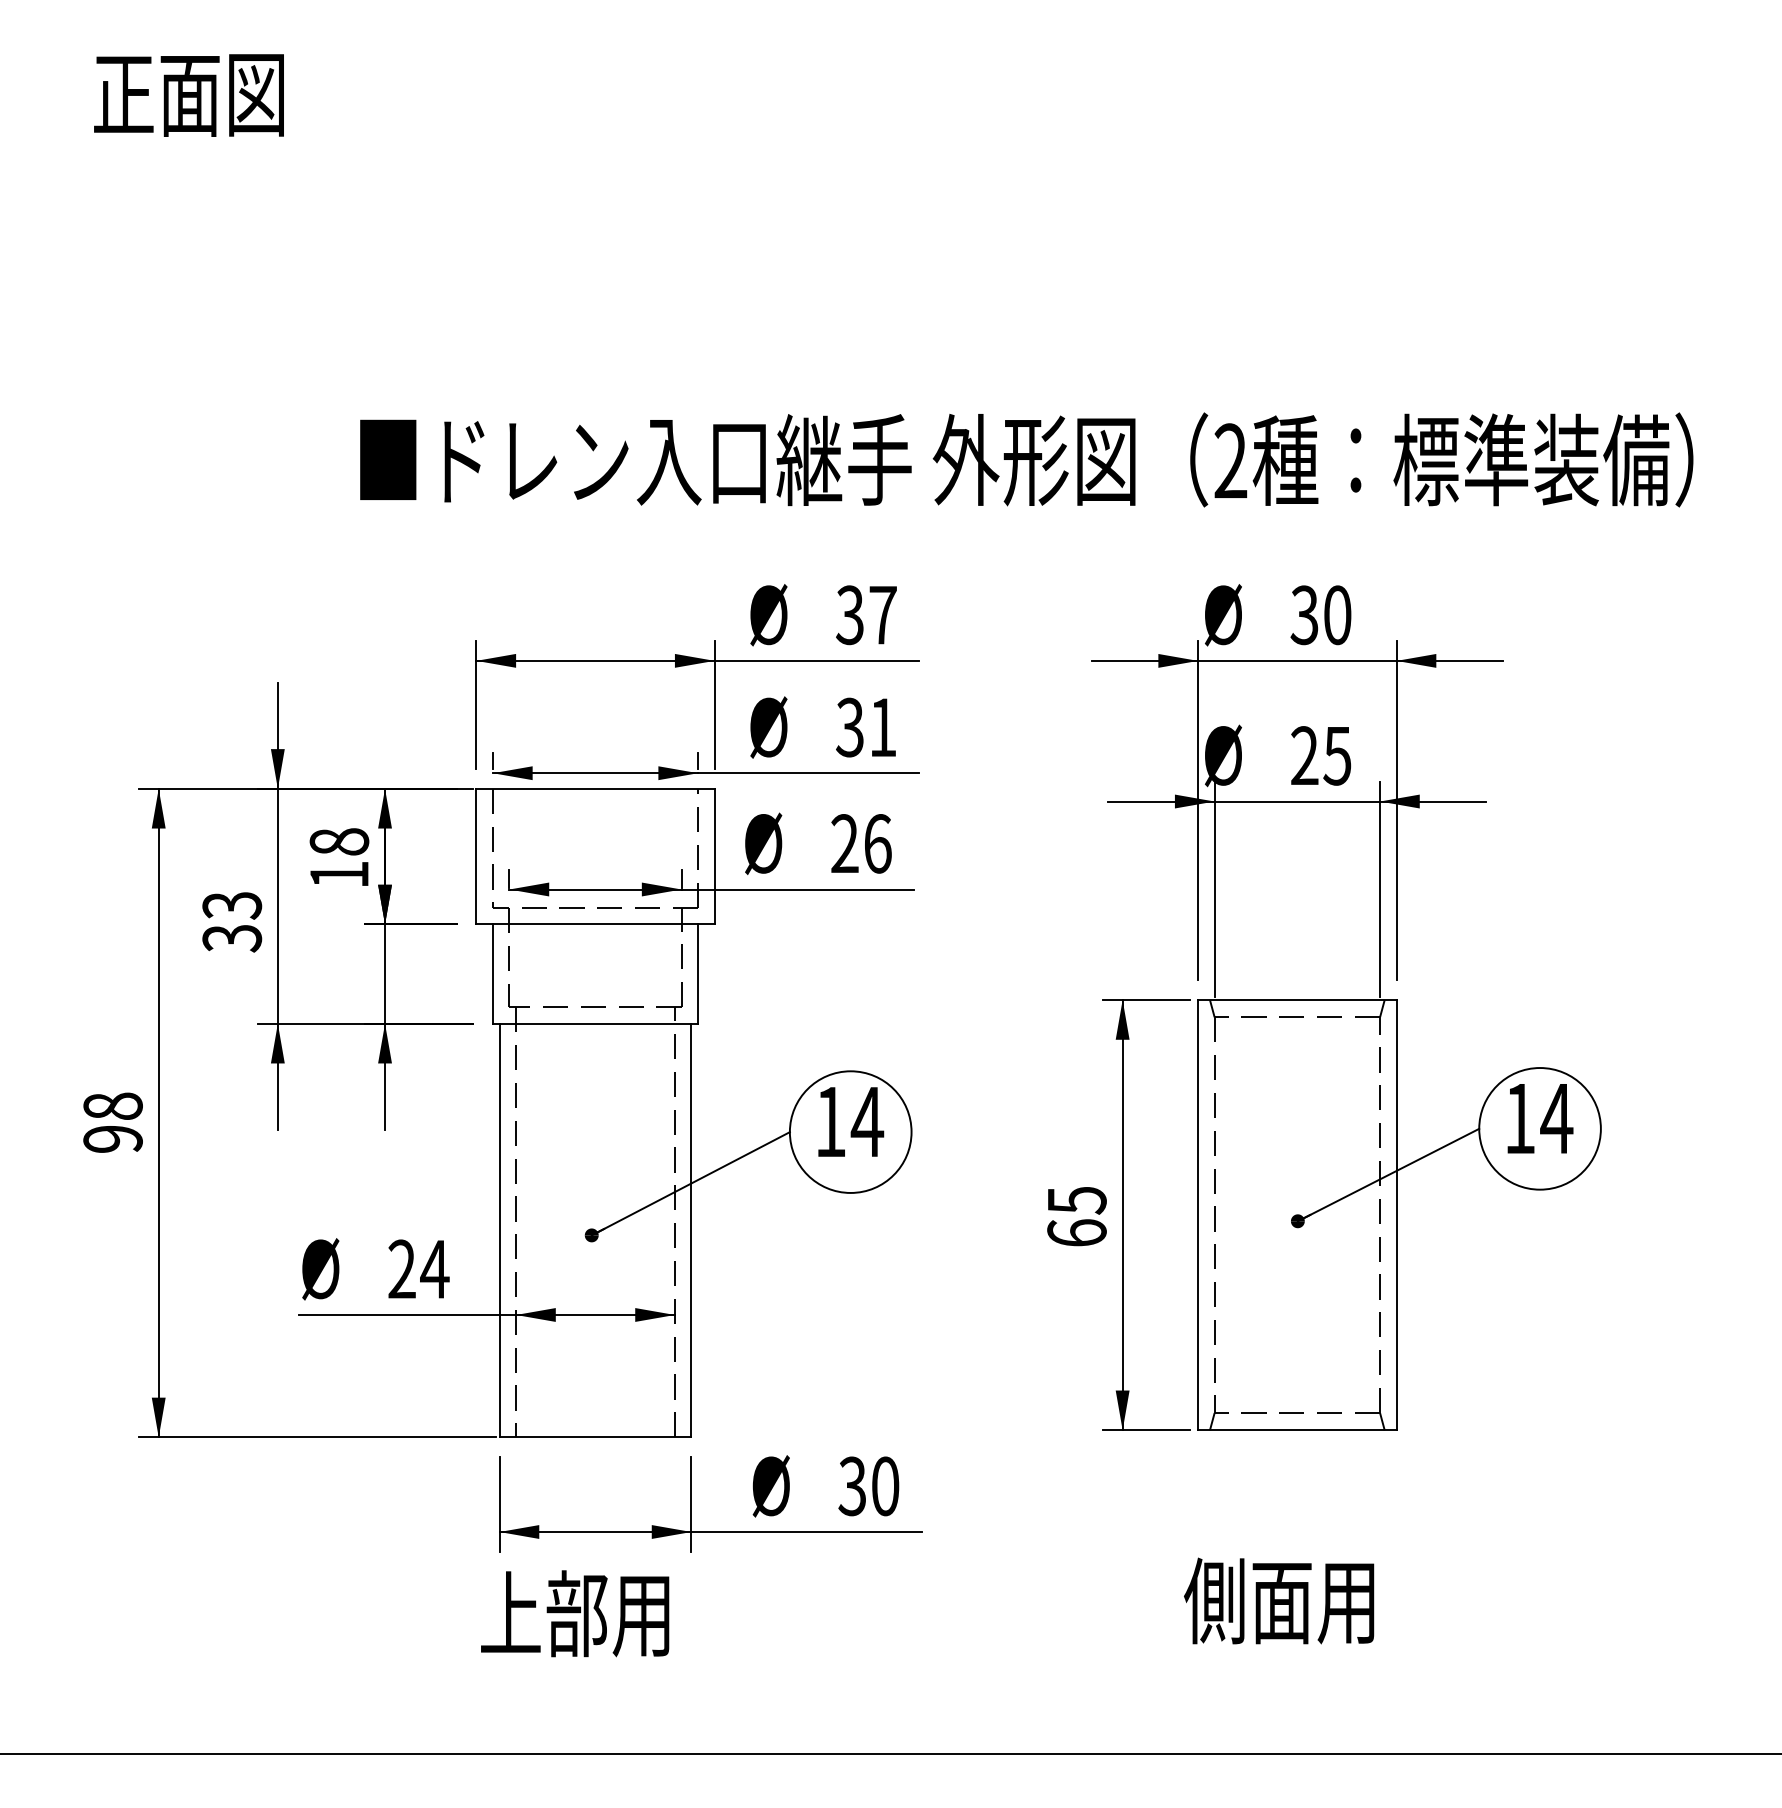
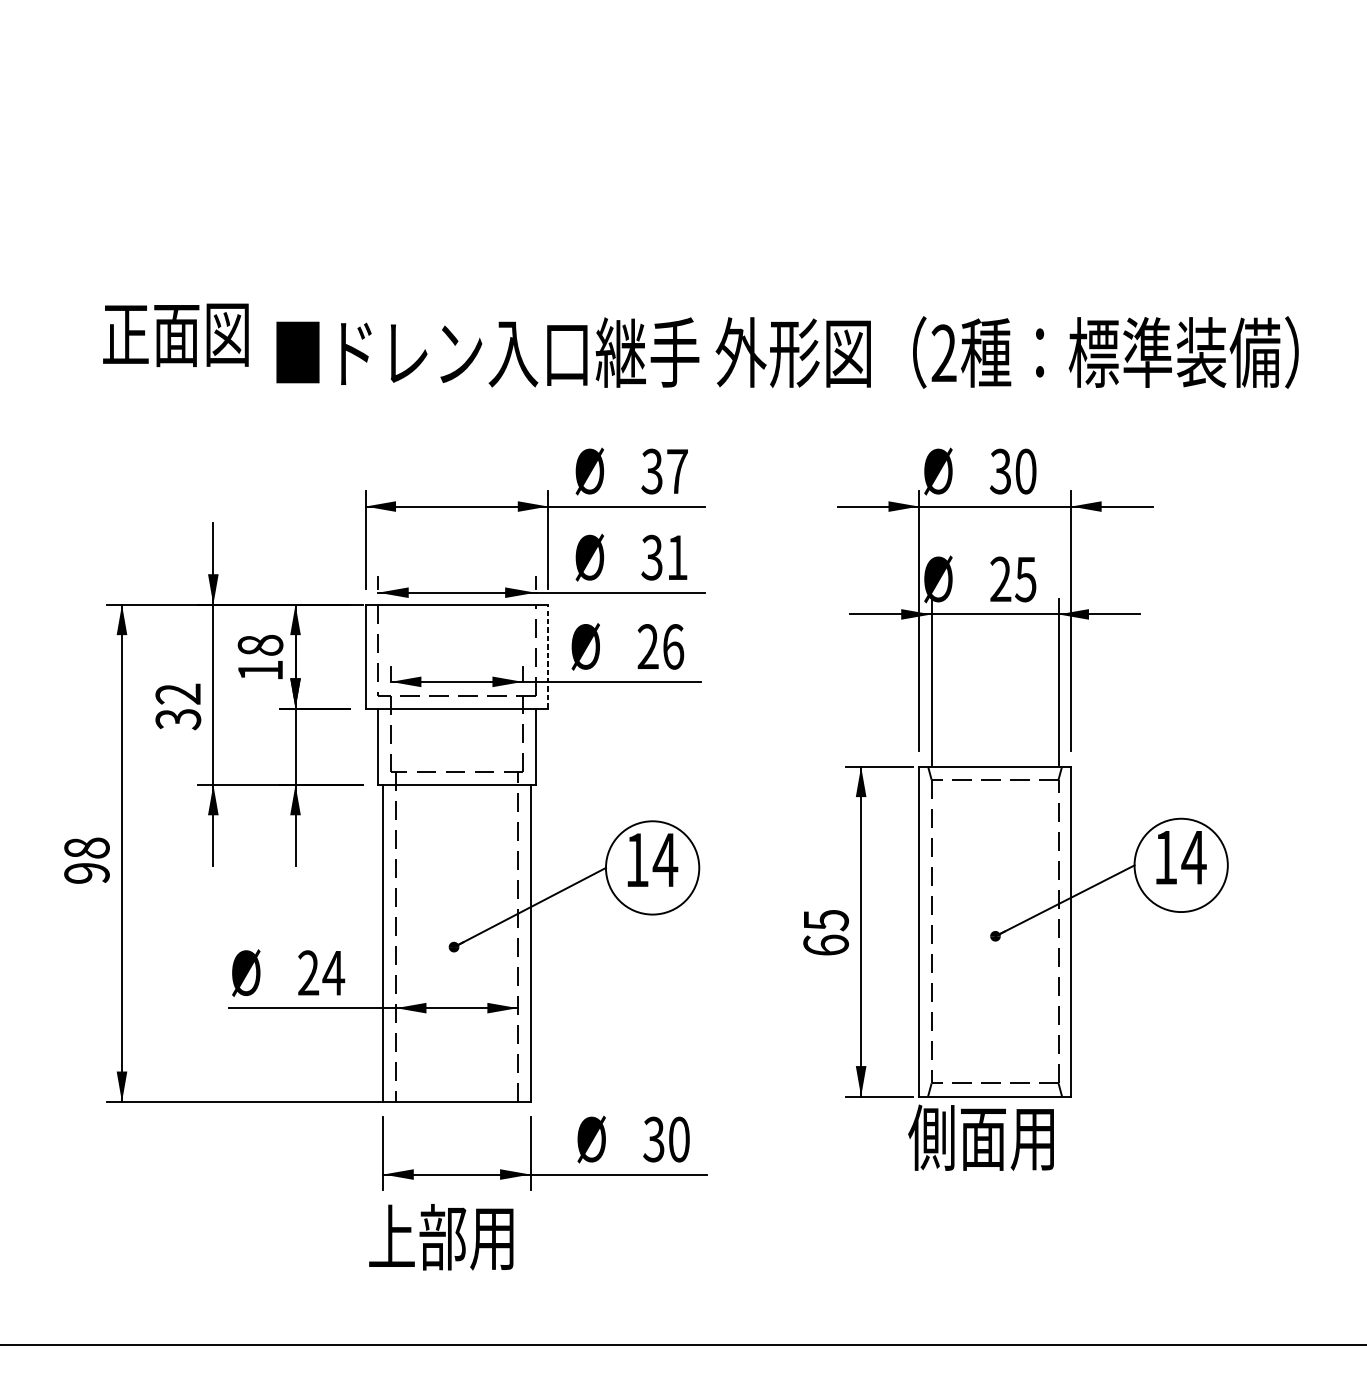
text: (188, 95) -> (175, 335), moved
line: (714, 856) -> (548, 656), solid -> dashed
text: (232, 905) -> (178, 694), 33 -> 32
text: (1279, 1600) -> (981, 1137), moved

